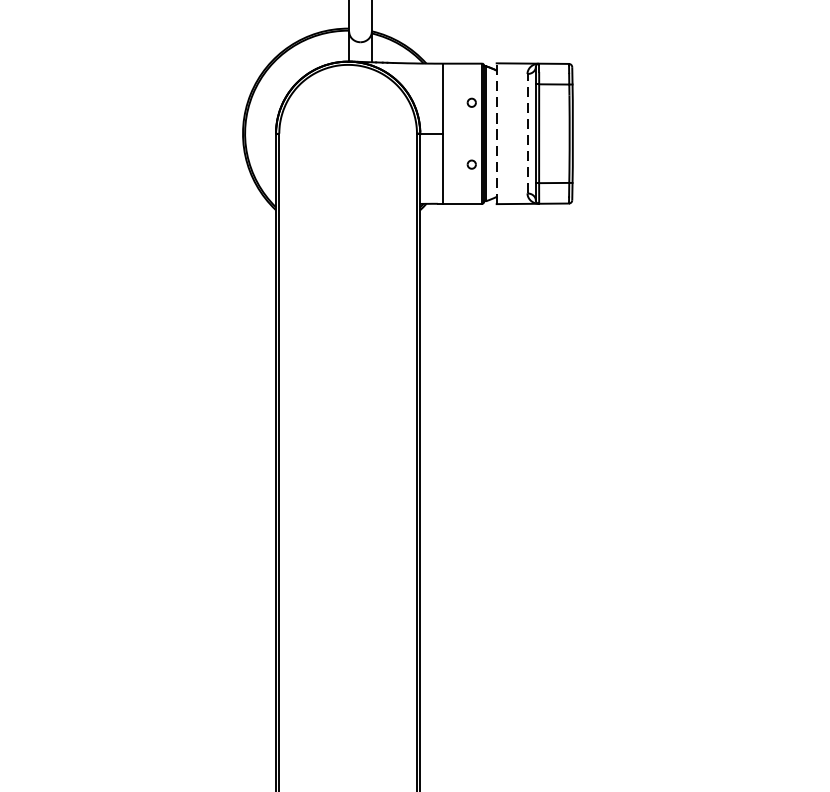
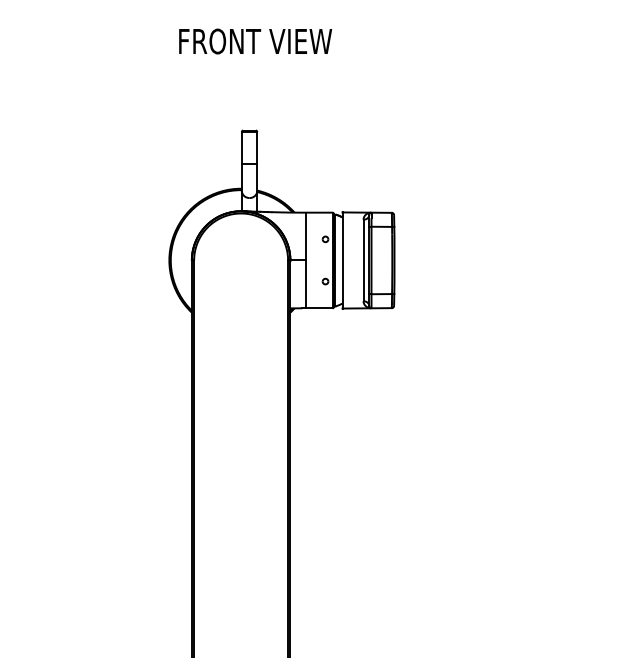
line: (496, 133) -> (342, 260), dashed -> solid
line: (527, 133) -> (363, 260), dashed -> solid

